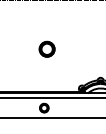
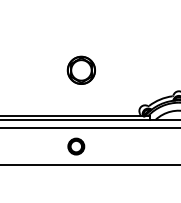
part: (46, 48) -> (80, 68), moved

